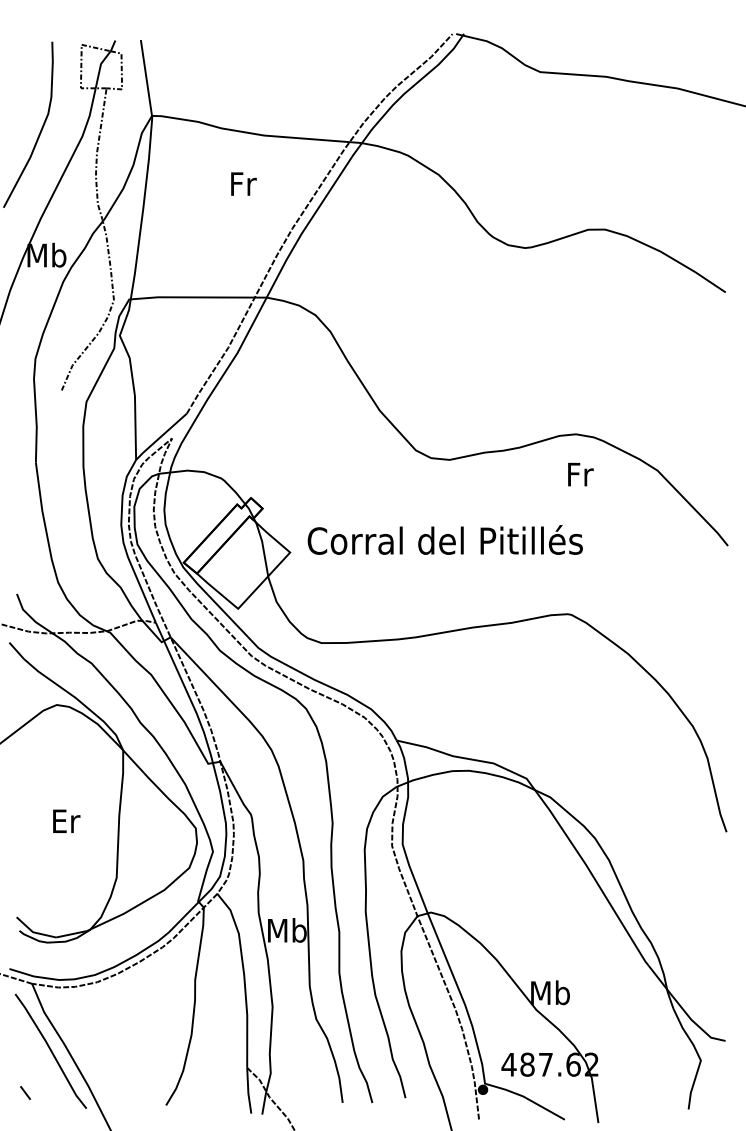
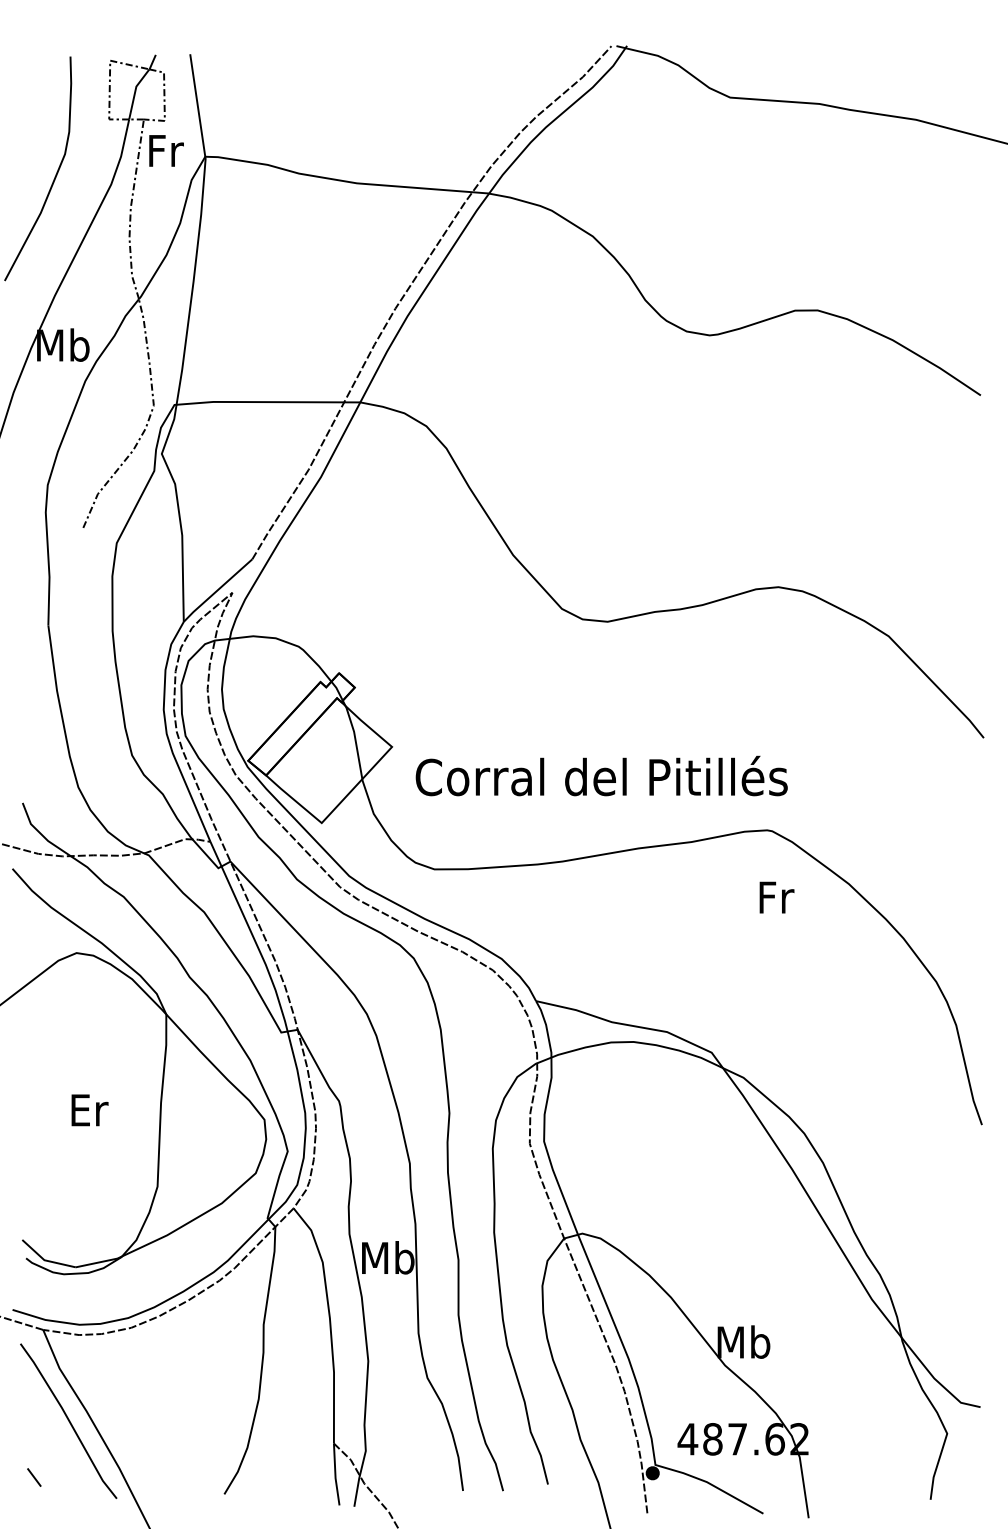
text: (243, 183) -> (166, 150), moved
text: (580, 474) -> (776, 897), moved
text: (445, 539) -> (601, 775), moved

